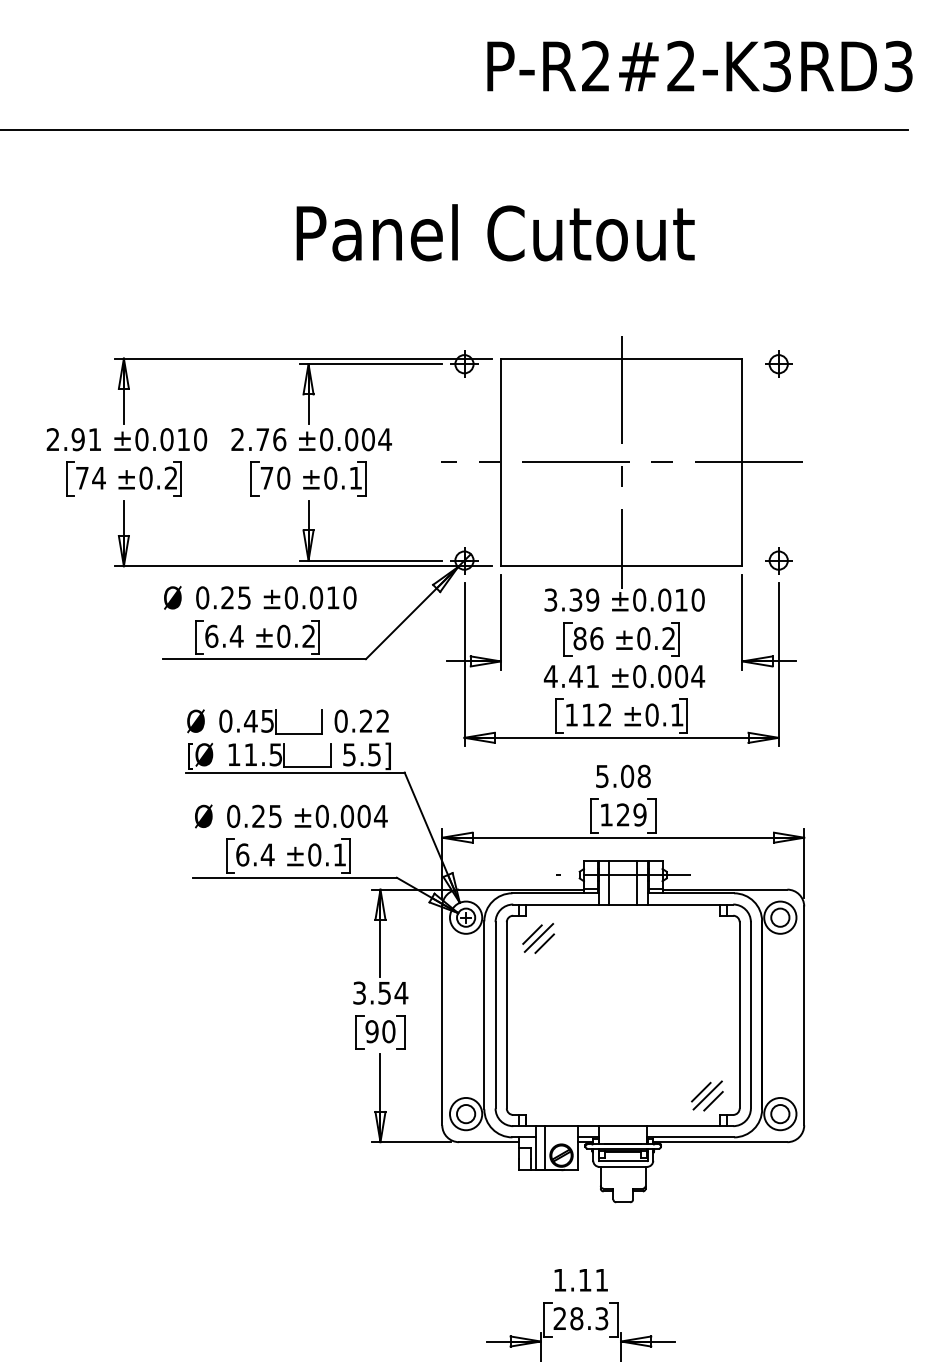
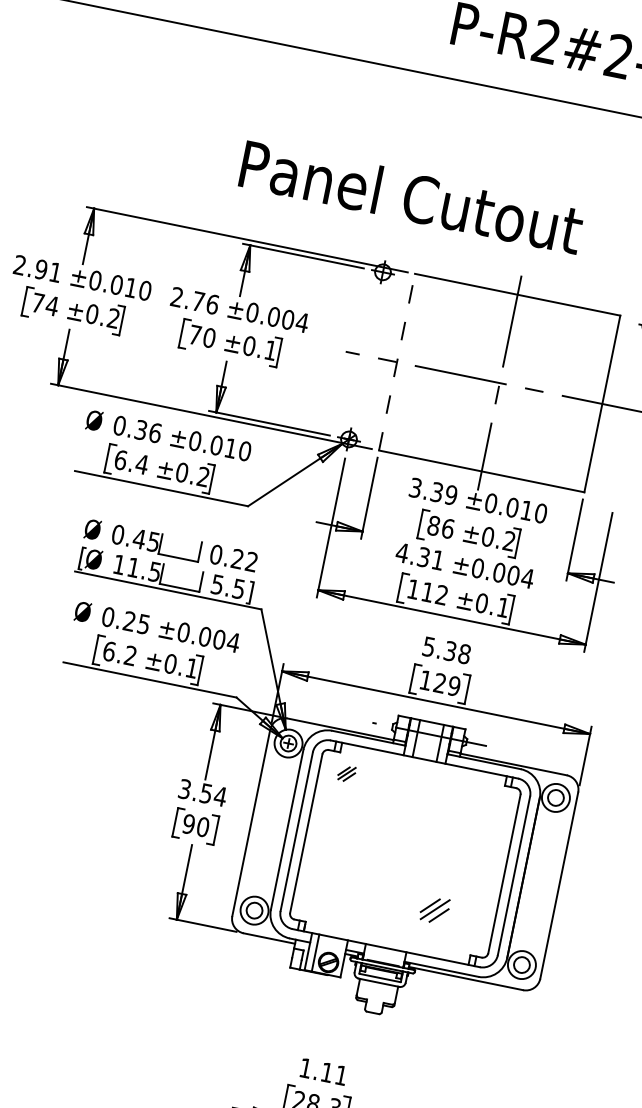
text: (495, 232) -> (411, 196), moved
line: (500, 462) -> (396, 362), solid -> dashed
part: (778, 560) -> (616, 493), removed
text: (236, 597) -> (148, 431), 0.25 -> 0.36
text: (575, 676) -> (423, 557), 4.41 -> 4.31
text: (627, 775) -> (450, 650), 5.08 -> 5.38
text: (267, 854) -> (130, 655), 6.4 -> 6.2
part: (538, 938) -> (346, 773), size x0.6
part: (707, 1095) -> (435, 909), moved

